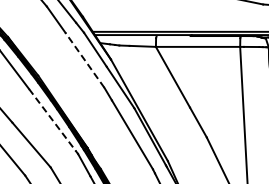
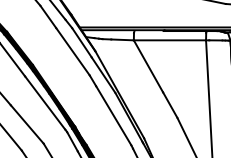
line: (84, 60) -> (72, 52), dashed -> solid
line: (52, 120) -> (45, 103), dashed -> solid

